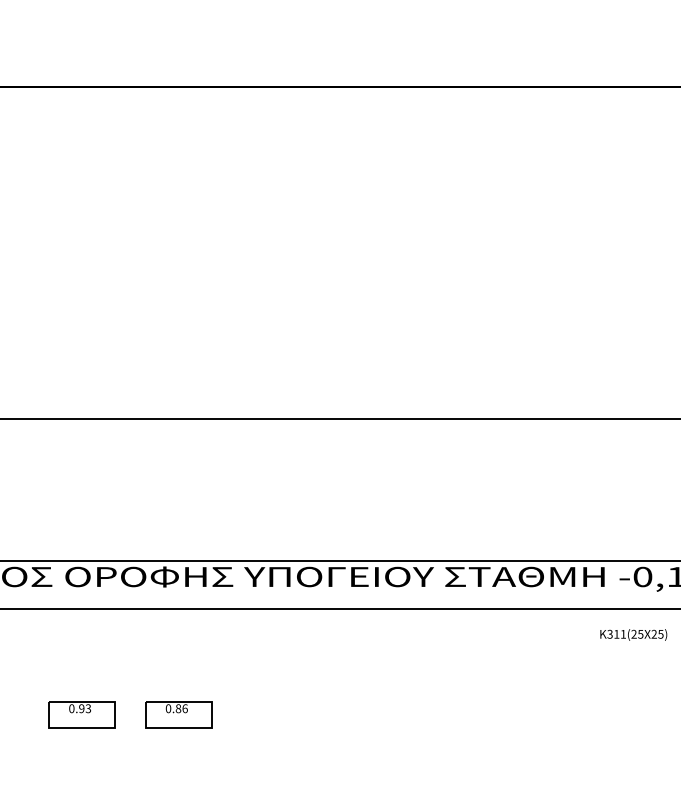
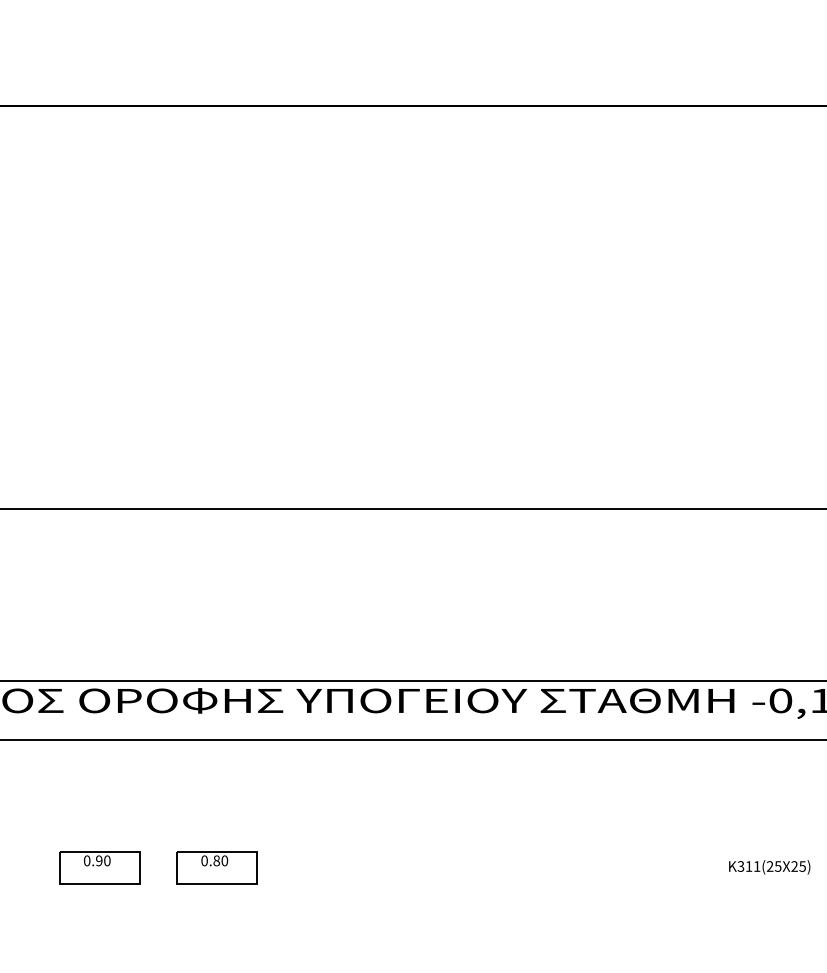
text: (633, 635) -> (769, 867), moved
text: (88, 708) -> (107, 860), 0.93 -> 0.90
text: (184, 708) -> (224, 860), 0.86 -> 0.80

